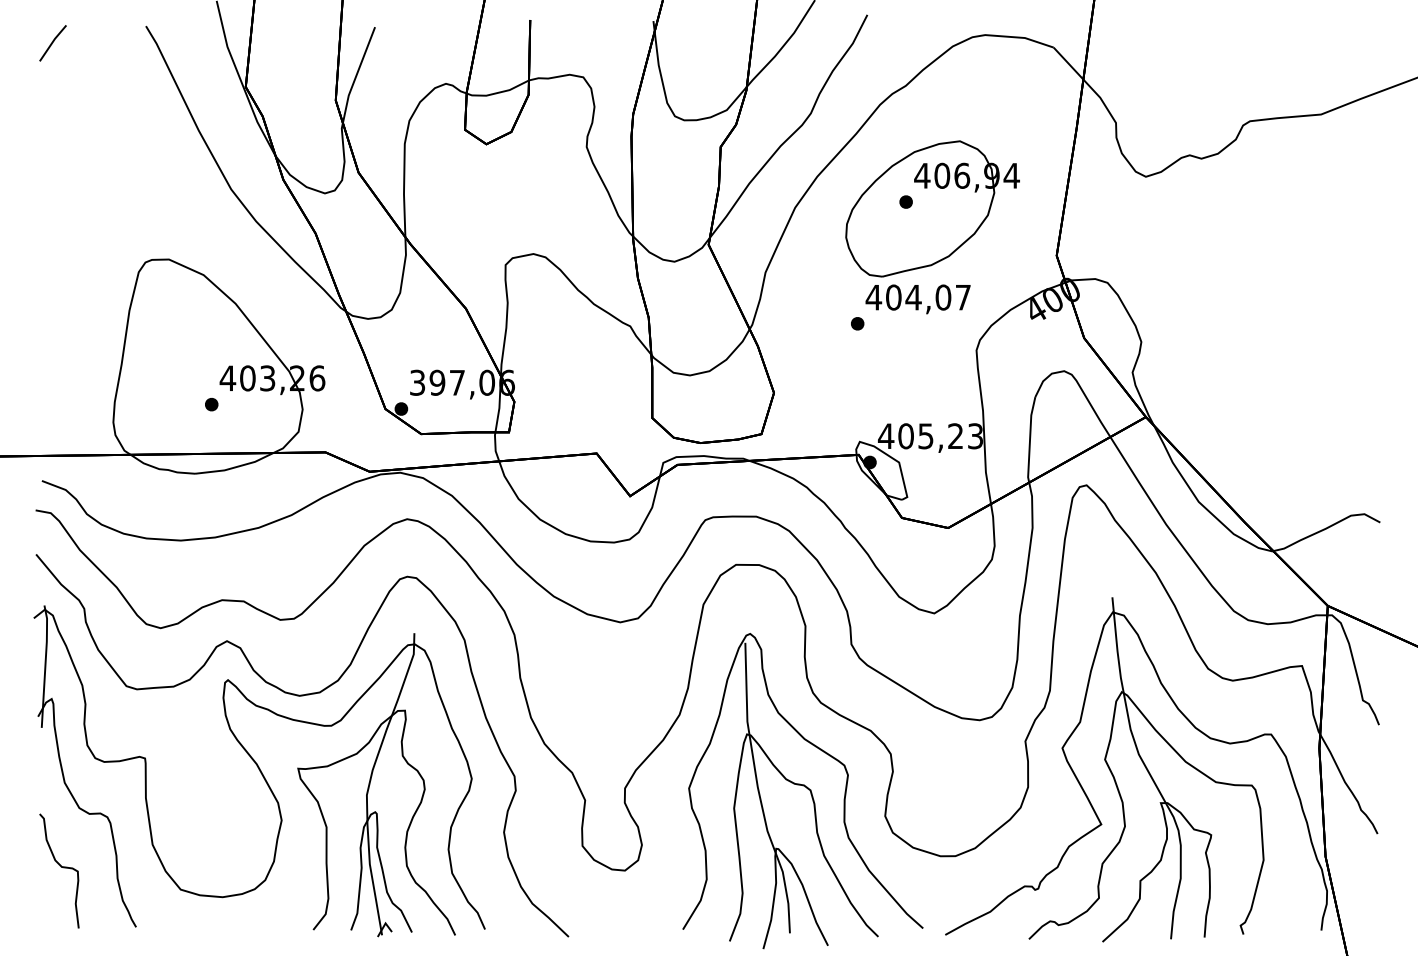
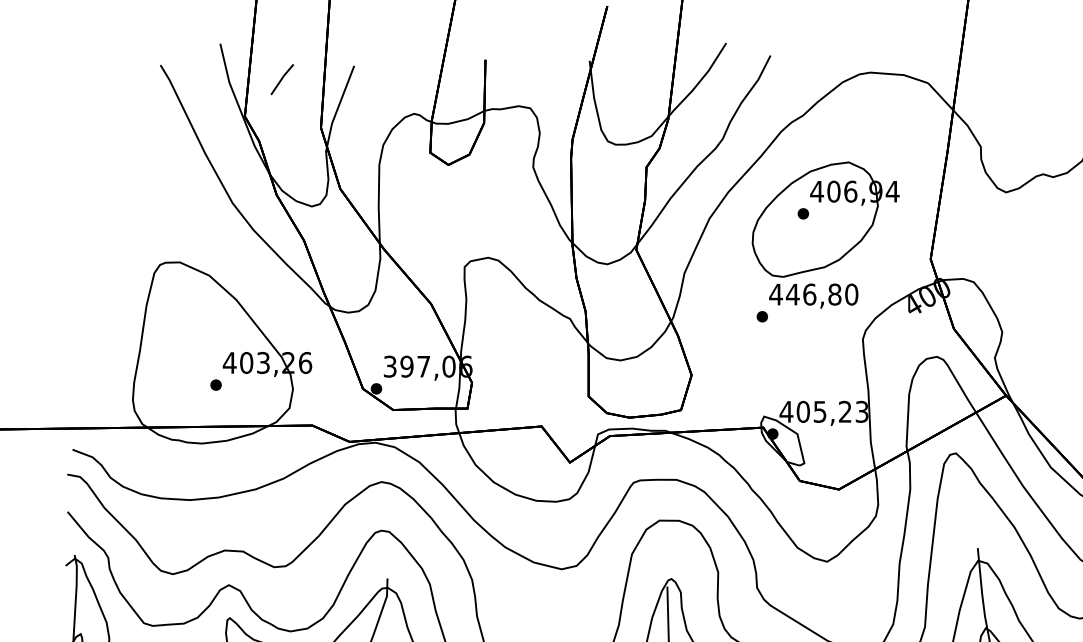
line: (52, 43) -> (281, 79), moved
text: (928, 297) -> (822, 294), 404,07 -> 446,80

